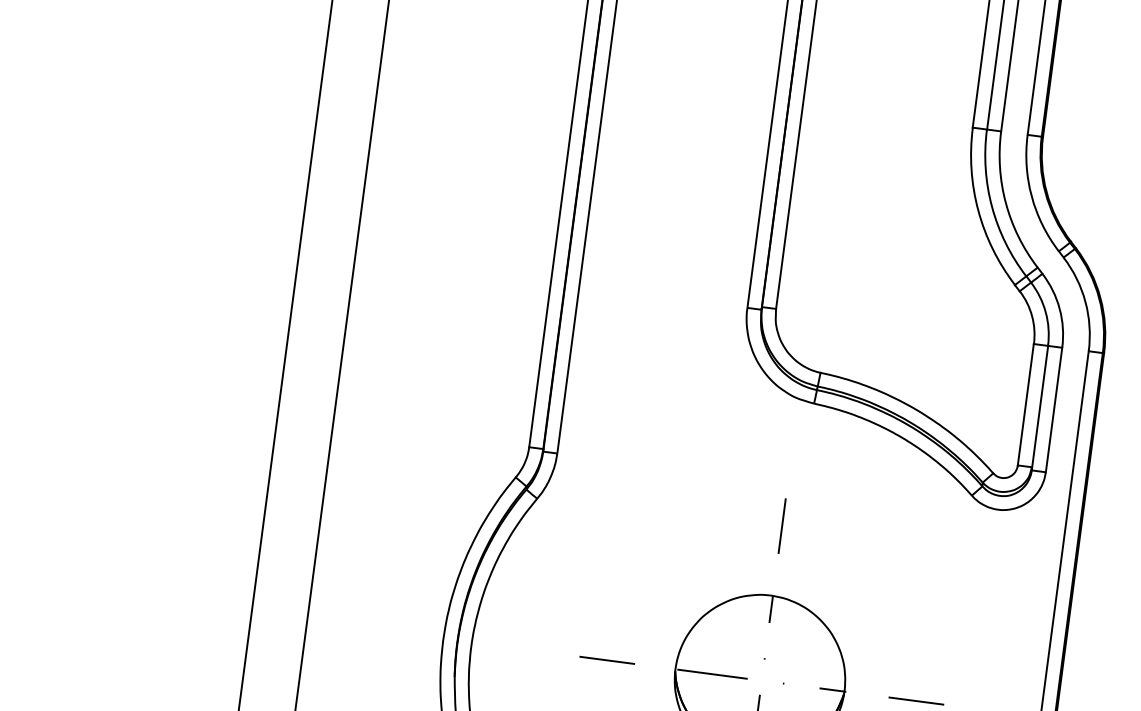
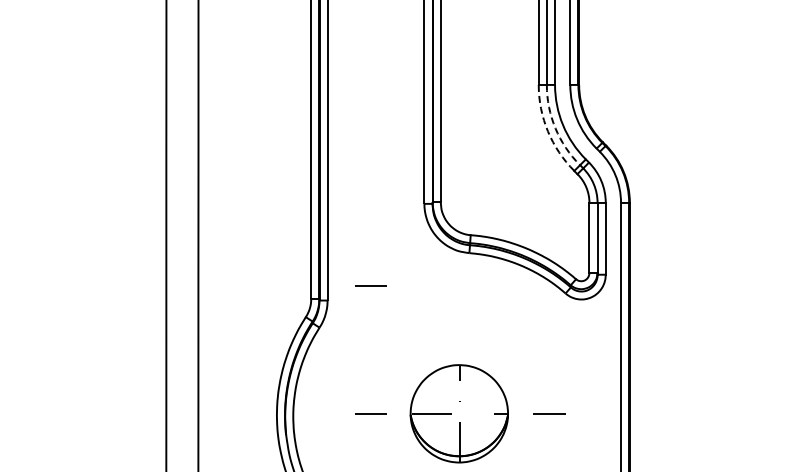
arc: (992, 207) -> (555, 128), solid -> dashed
arc: (977, 210) -> (547, 131), solid -> dashed
line: (635, 437) -> (370, 285), added
line: (782, 525) -> (460, 324), removed

